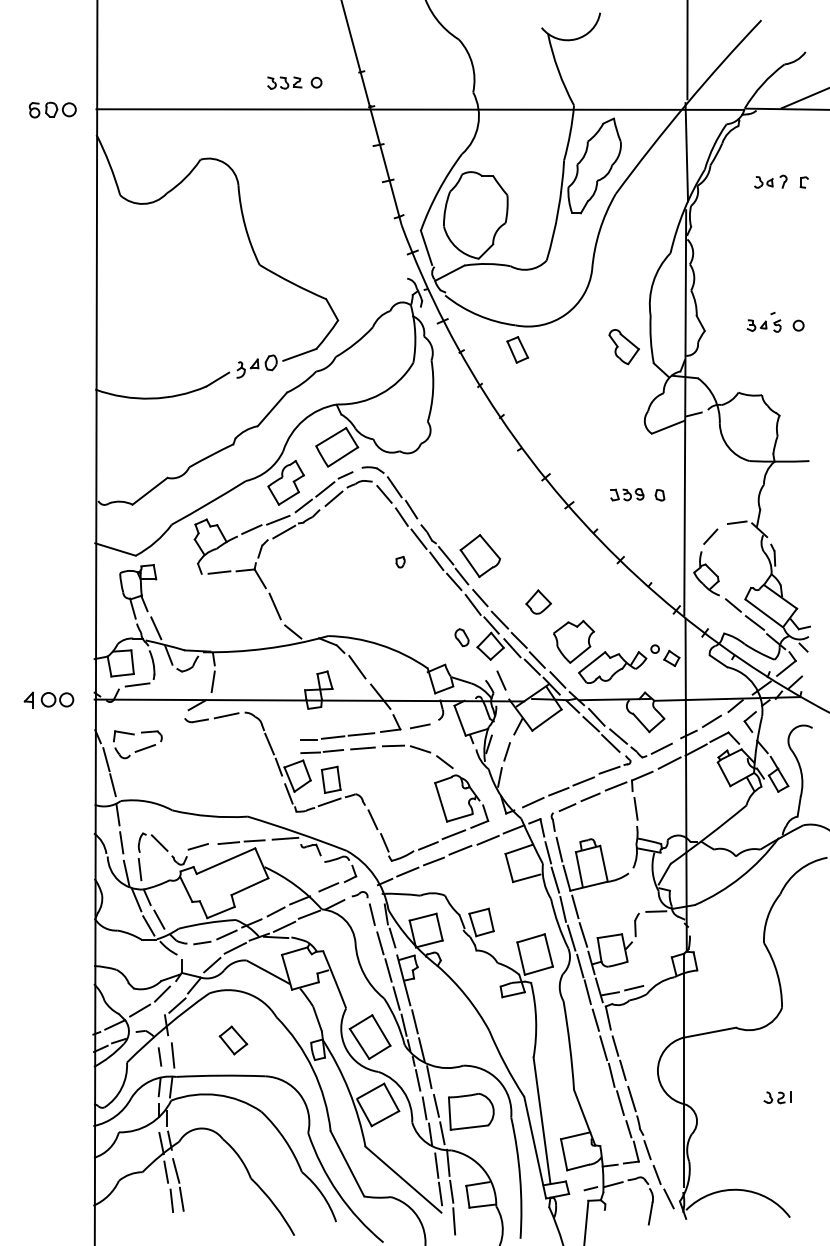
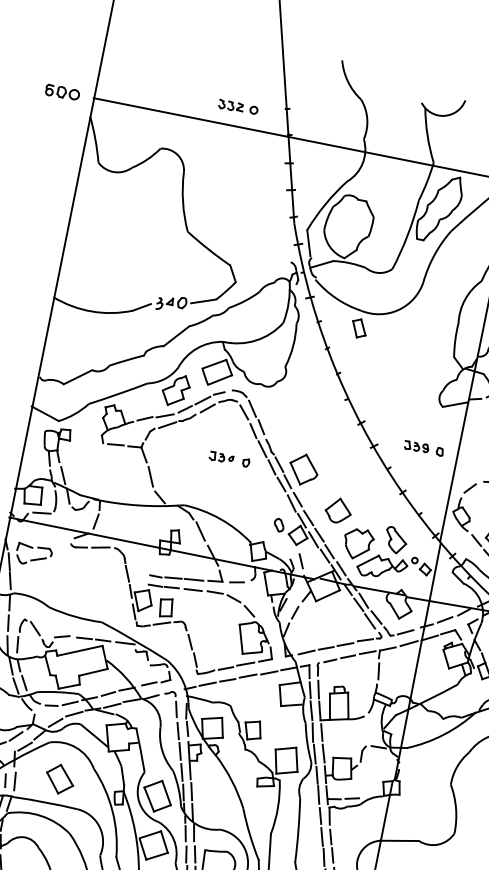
part: (623, 347) -> (395, 540), moved
part: (365, 561) -> (221, 457), added
part: (538, 601) -> (338, 510), size x1.43
part: (233, 1040) -> (60, 779), size x1.43

